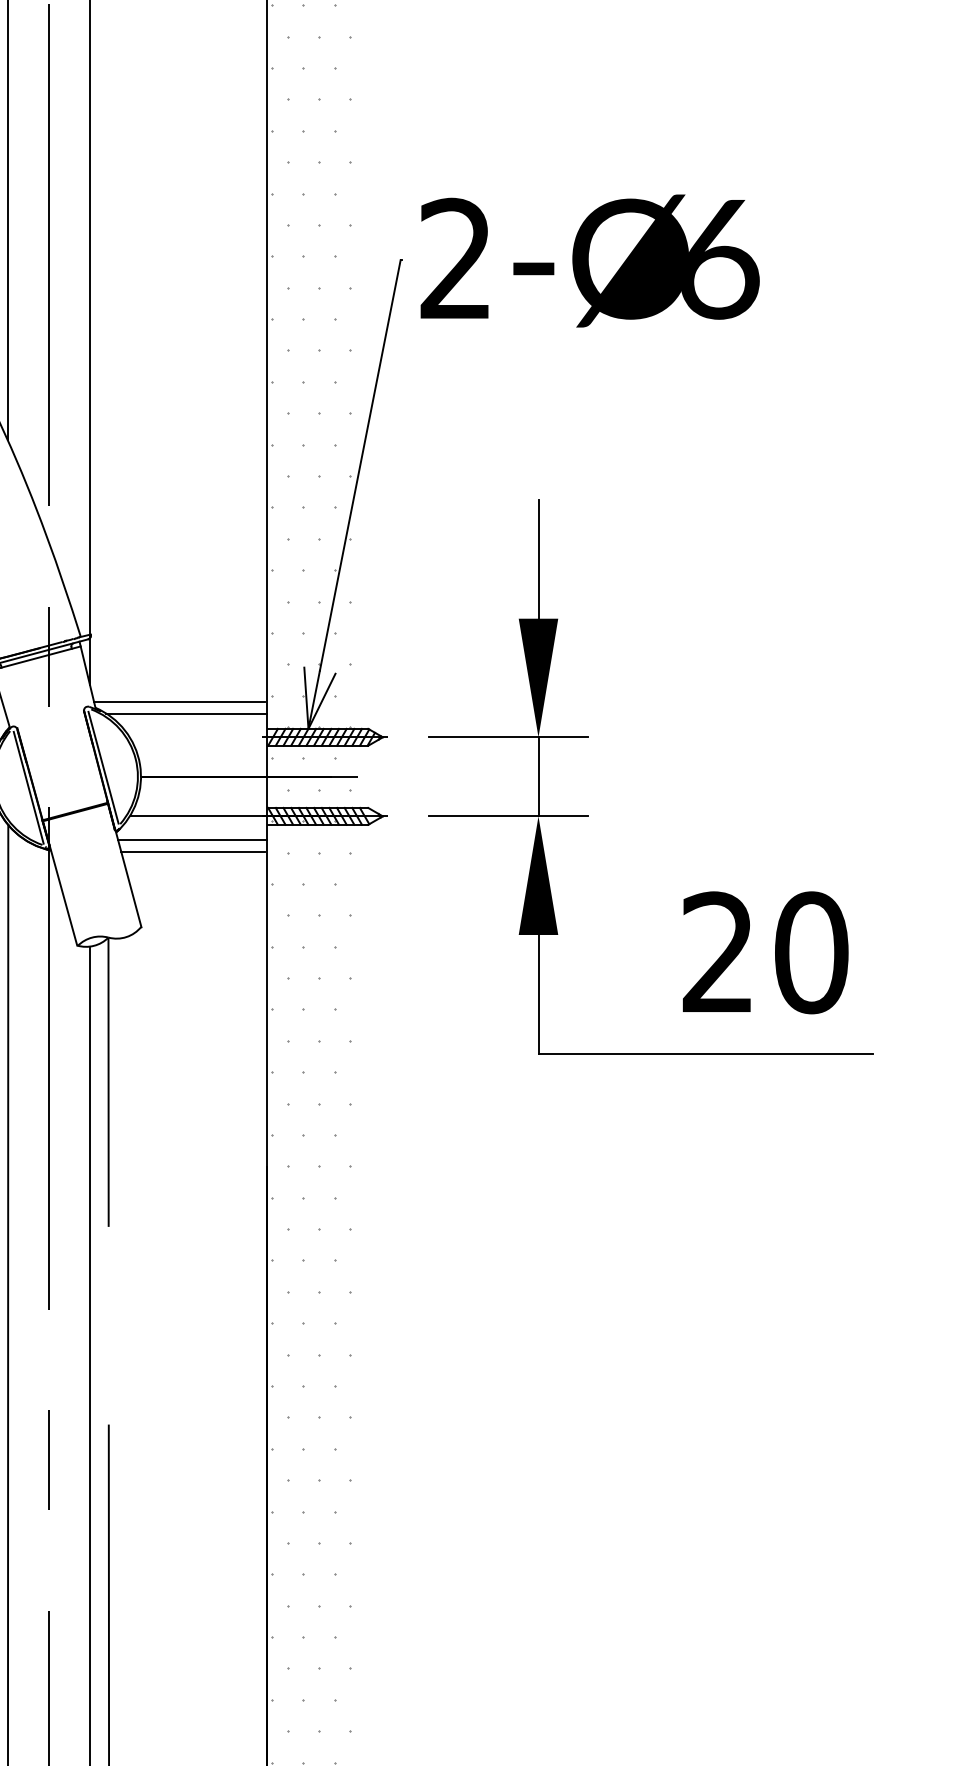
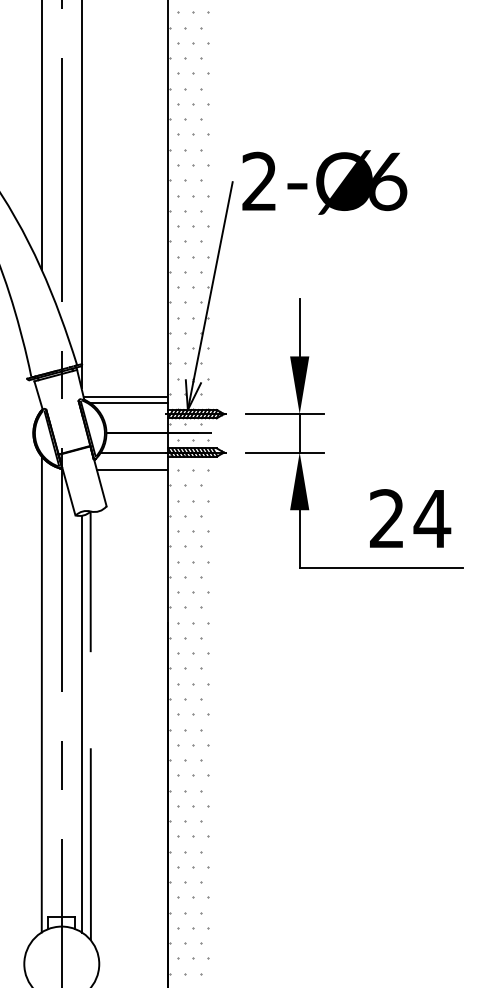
line: (192, 840) -> (131, 464), removed
text: (811, 952) -> (432, 518), 20 -> 24

